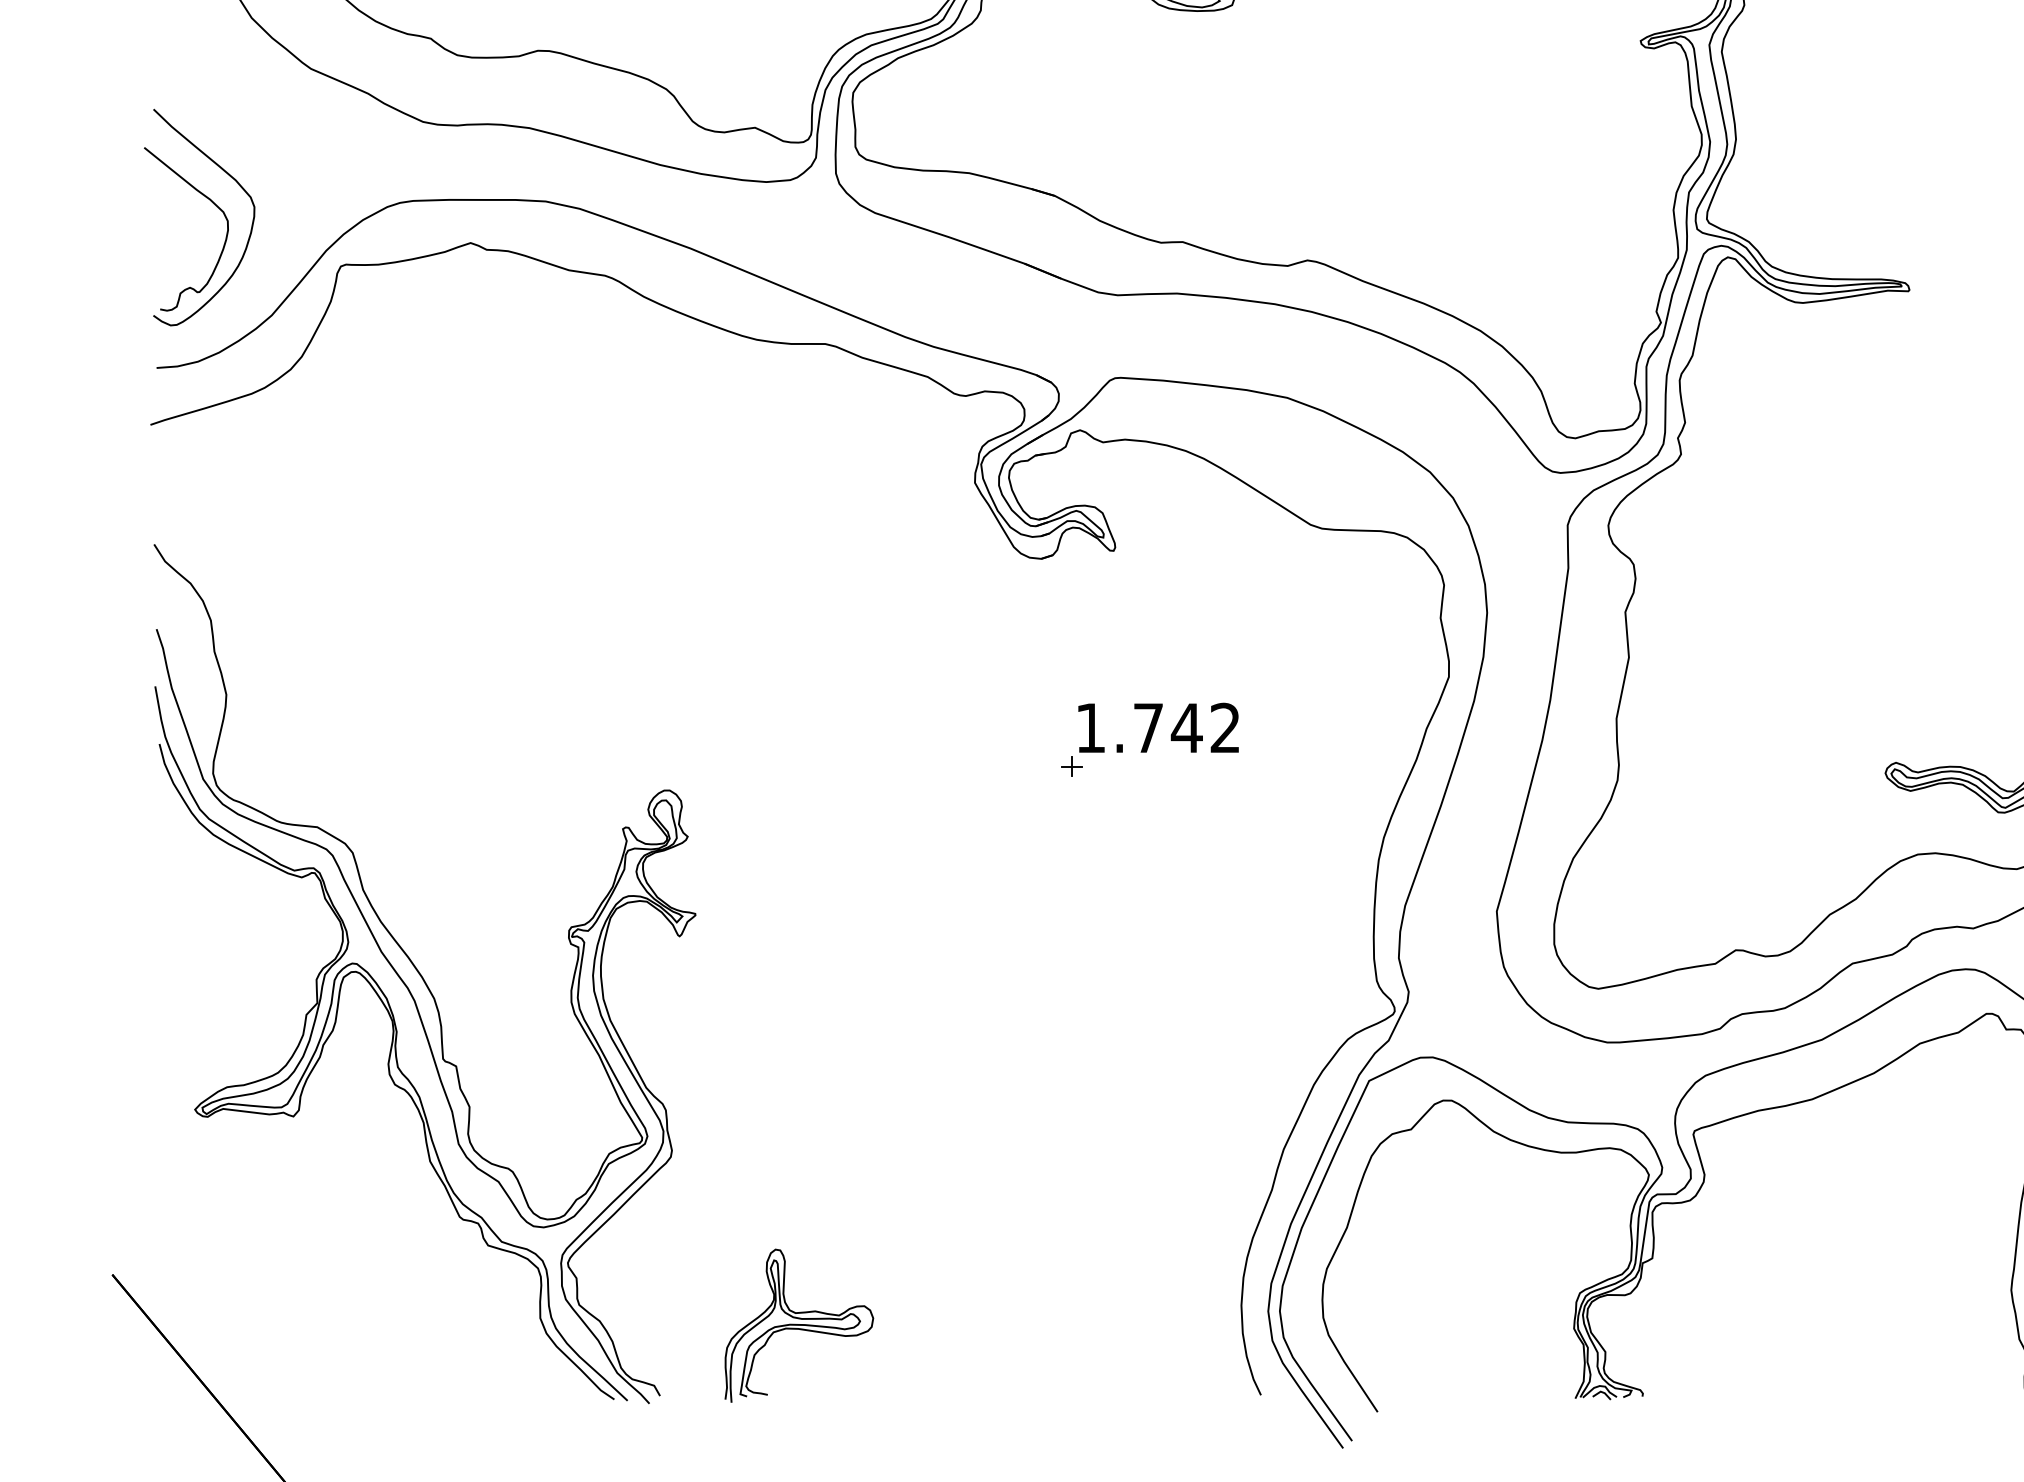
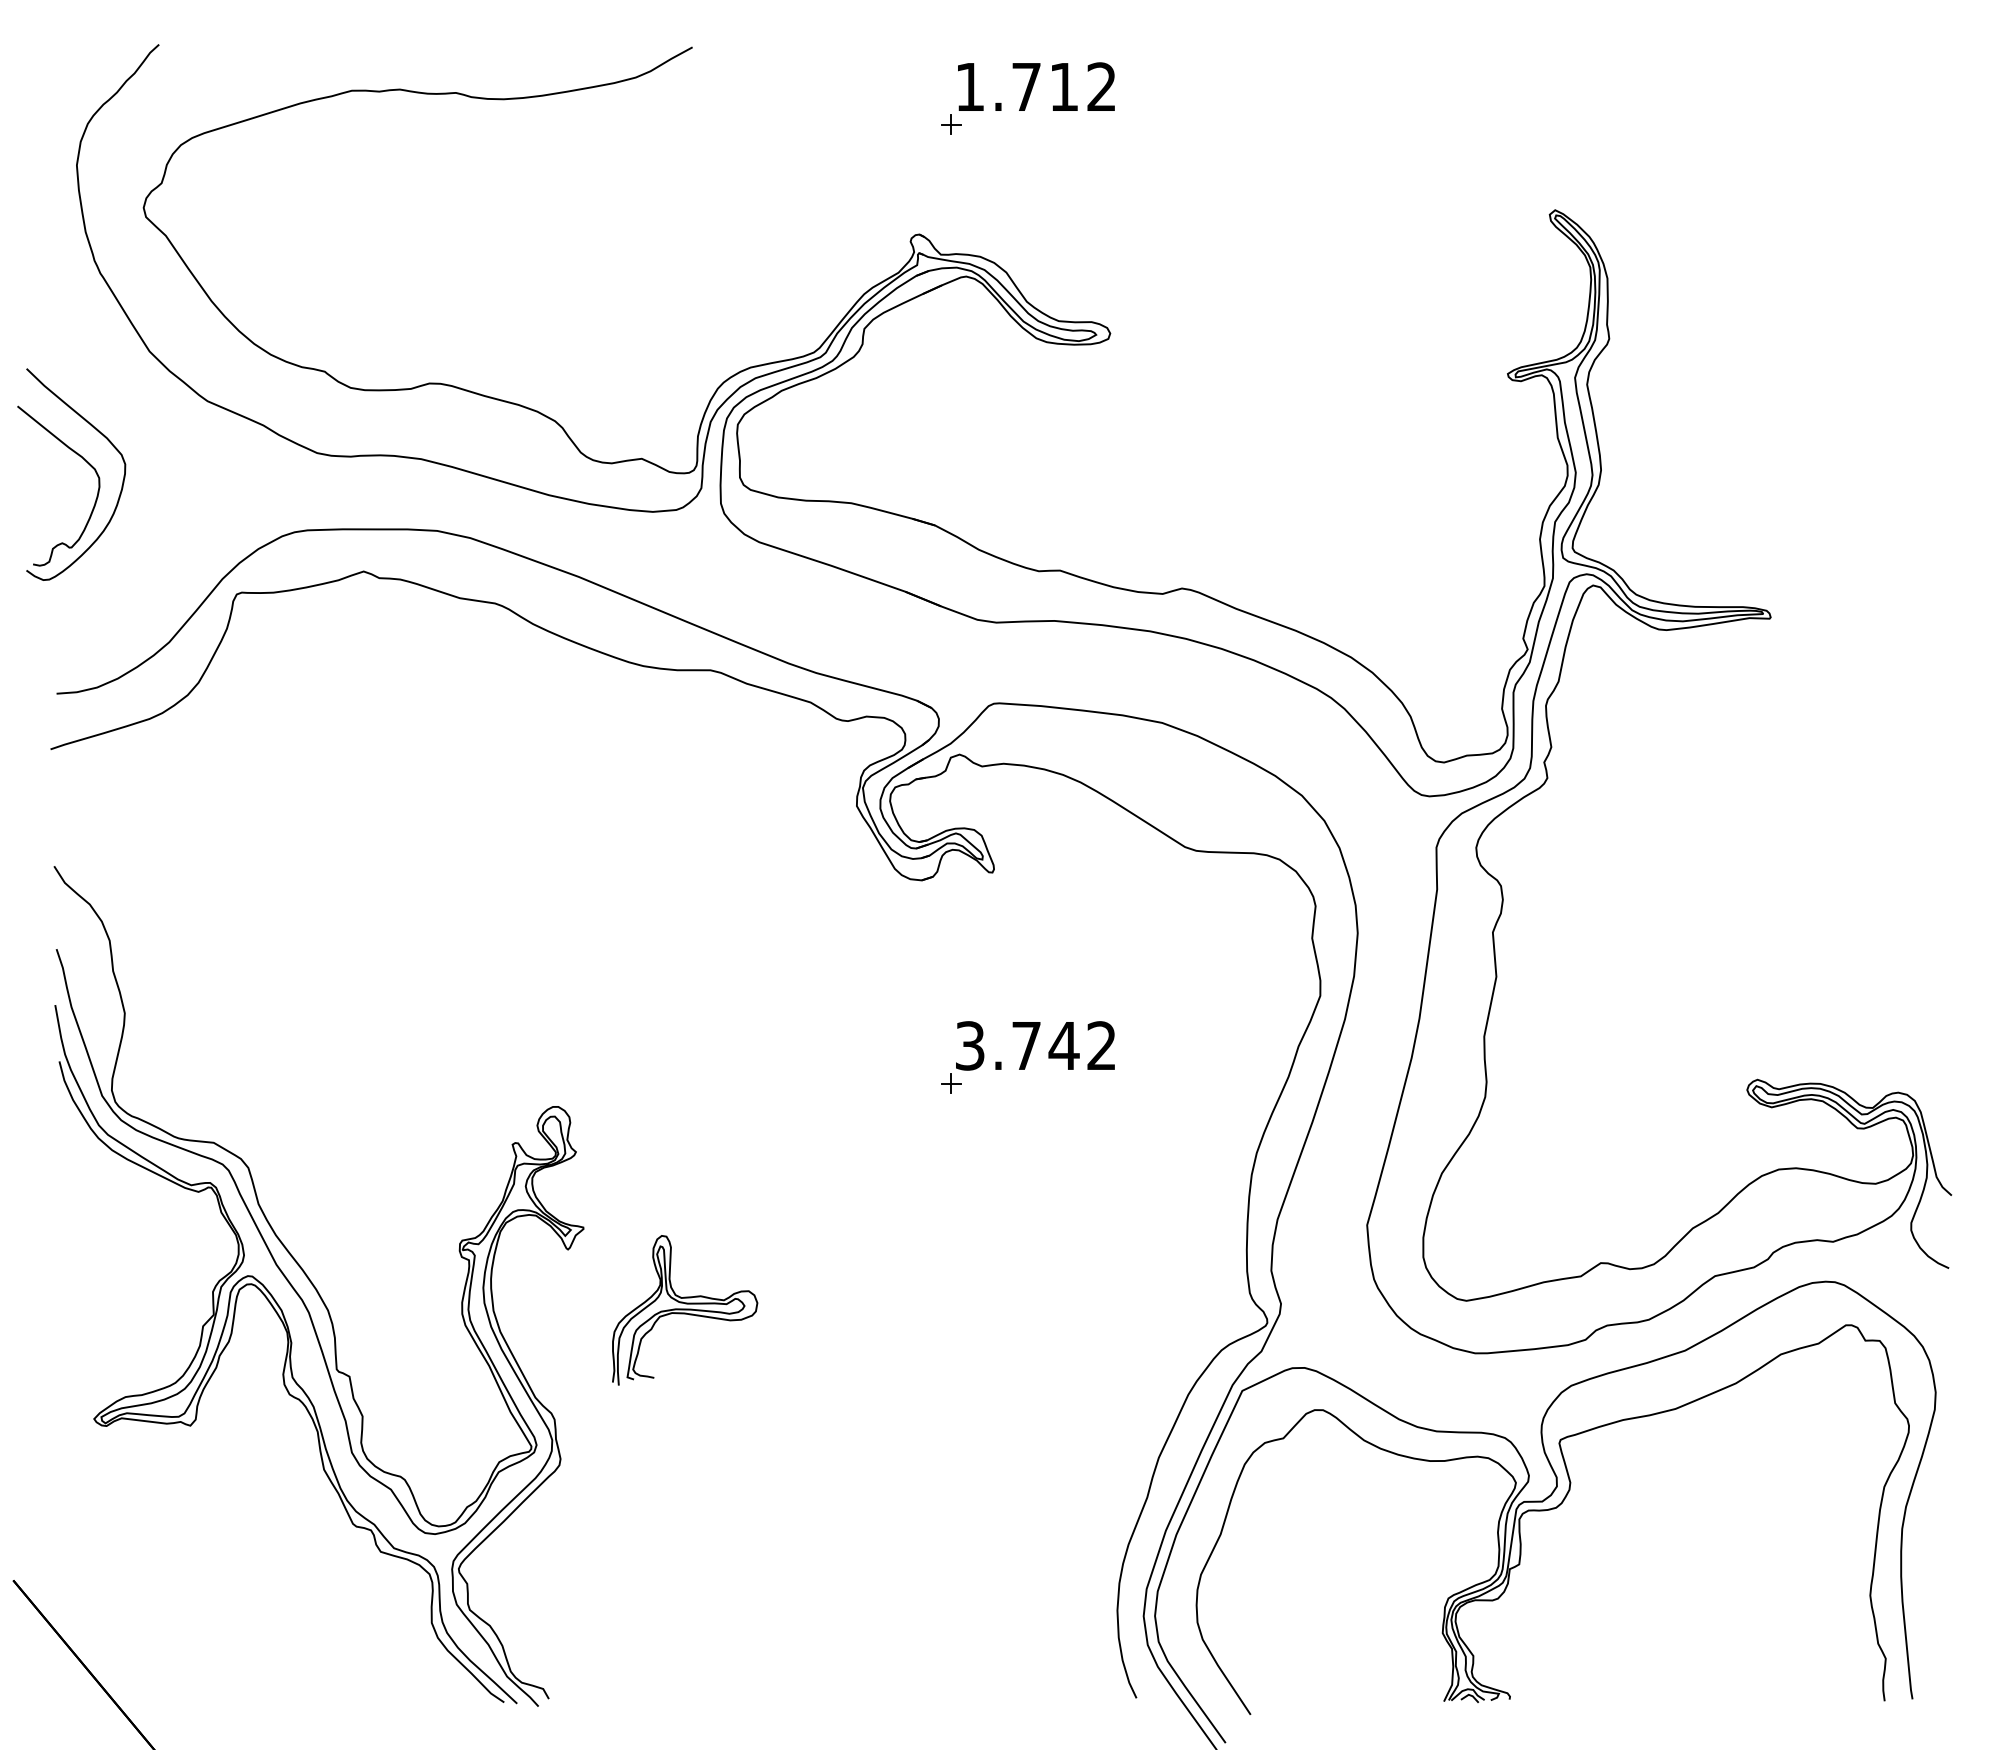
part: (212, 203) -> (84, 460), moved
text: (1091, 727) -> (970, 1045), 1.742 -> 3.742
part: (799, 1325) -> (685, 1310), moved

